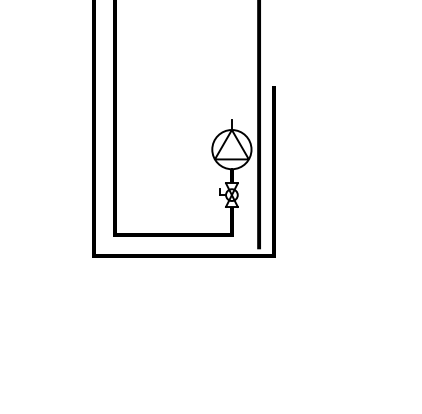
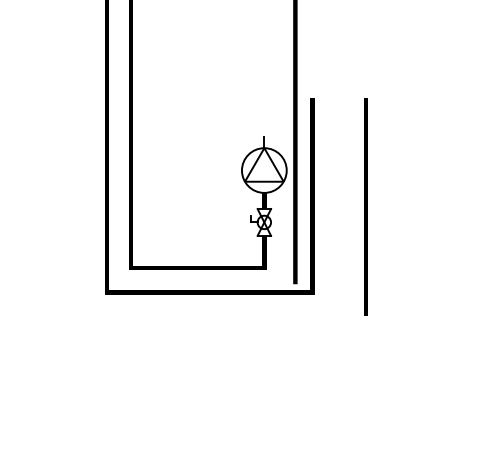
line: (320, 181) -> (365, 206), added

